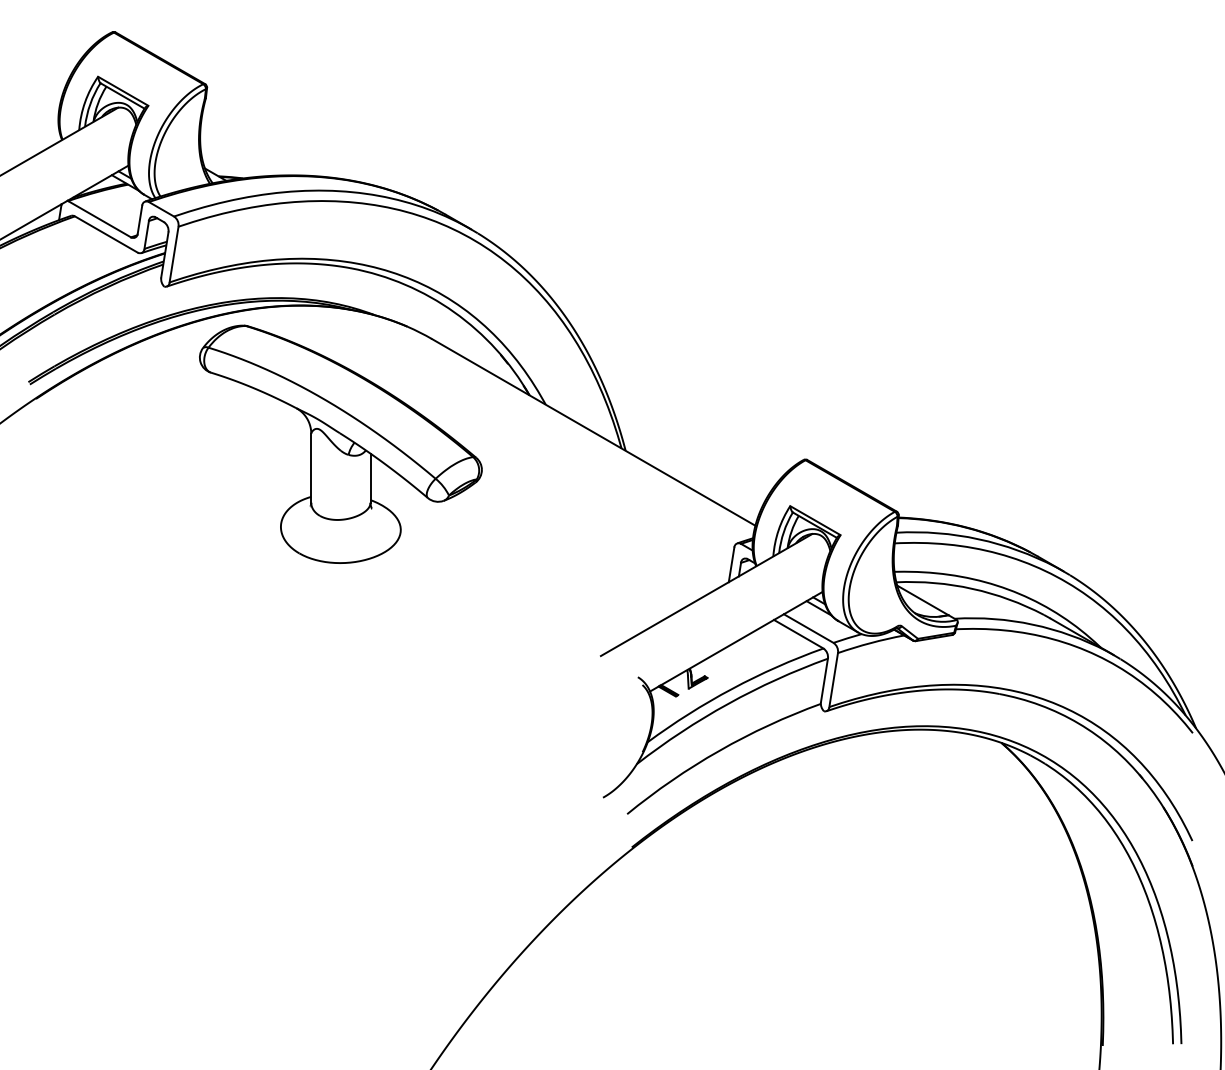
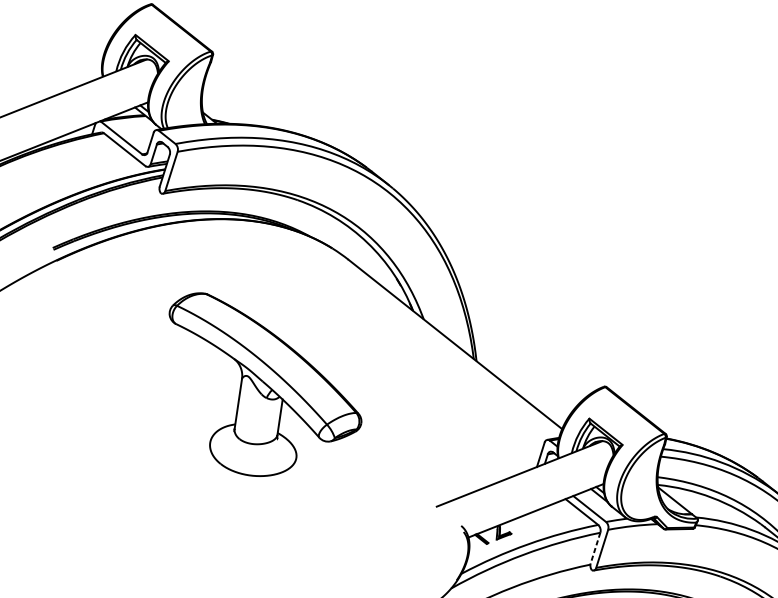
part: (340, 443) -> (262, 389), moved
line: (824, 680) -> (595, 548), solid -> dashed

